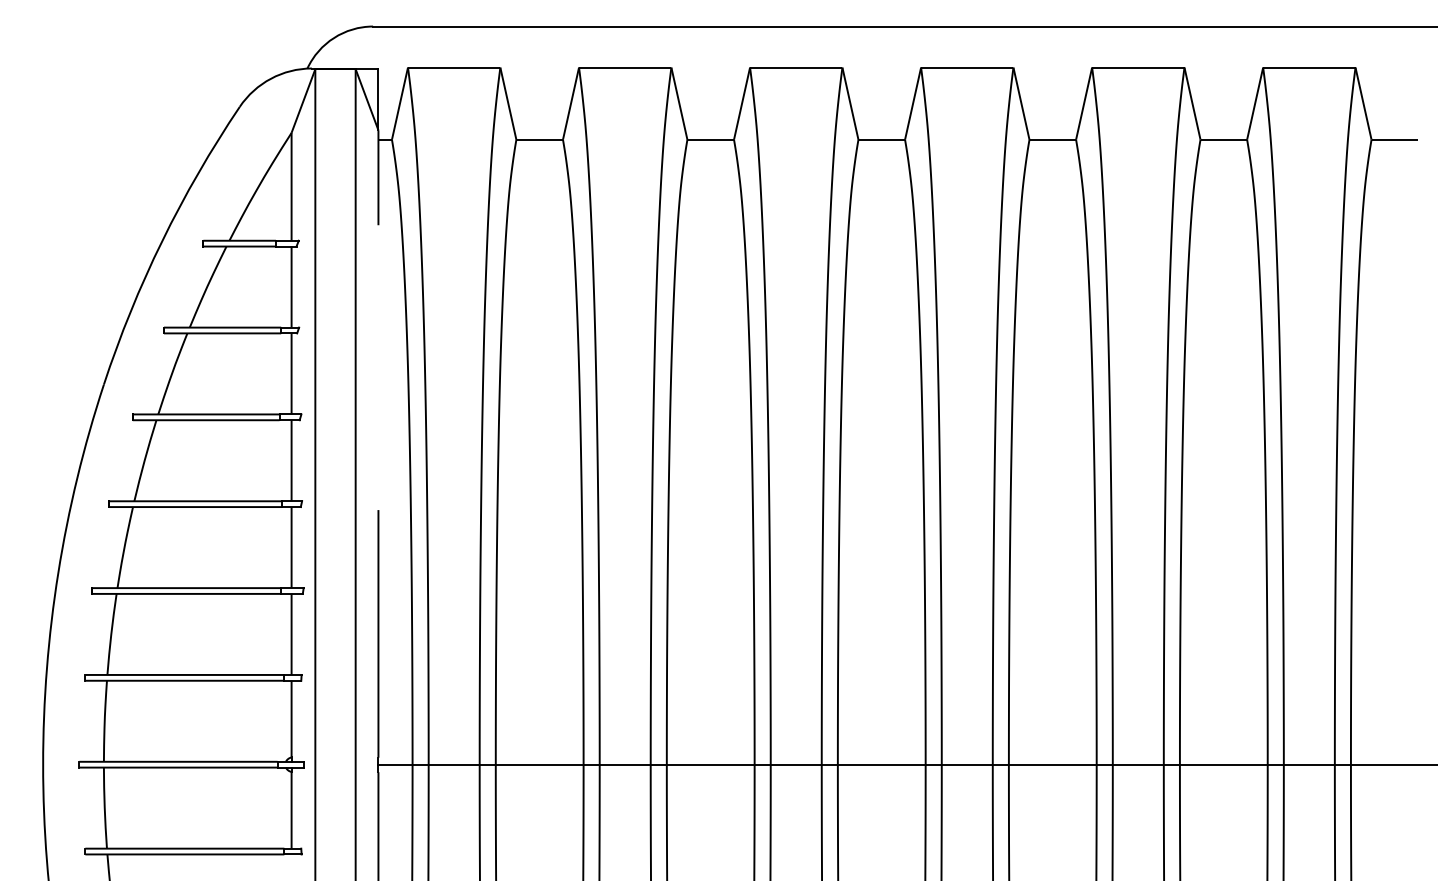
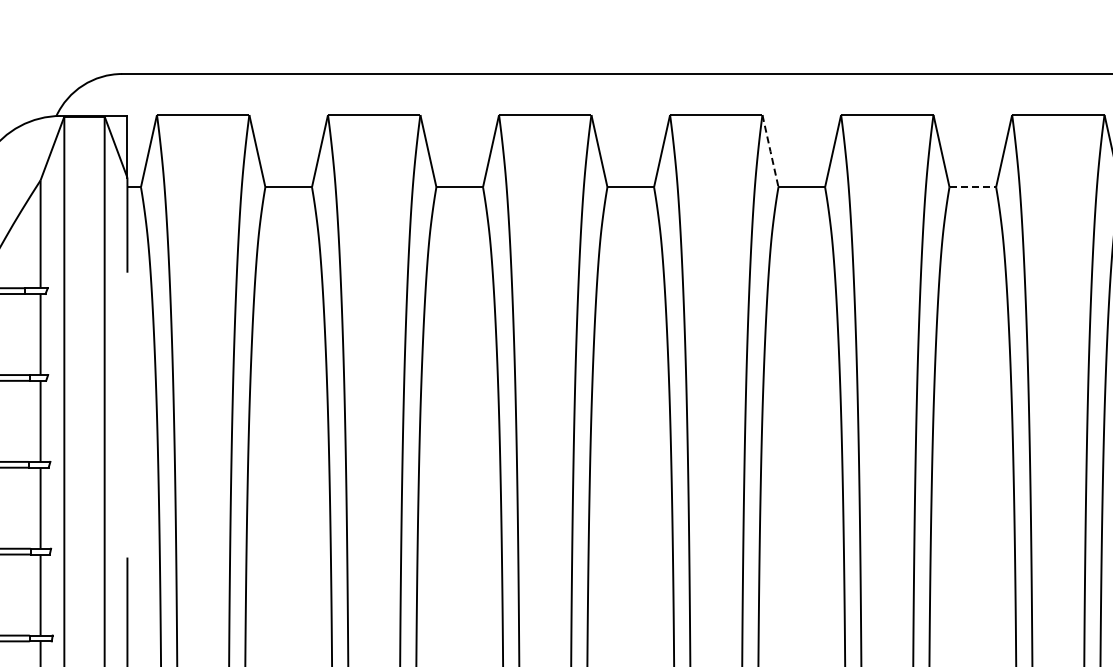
line: (1021, 104) -> (770, 151), solid -> dashed
line: (1223, 139) -> (972, 186), solid -> dashed

